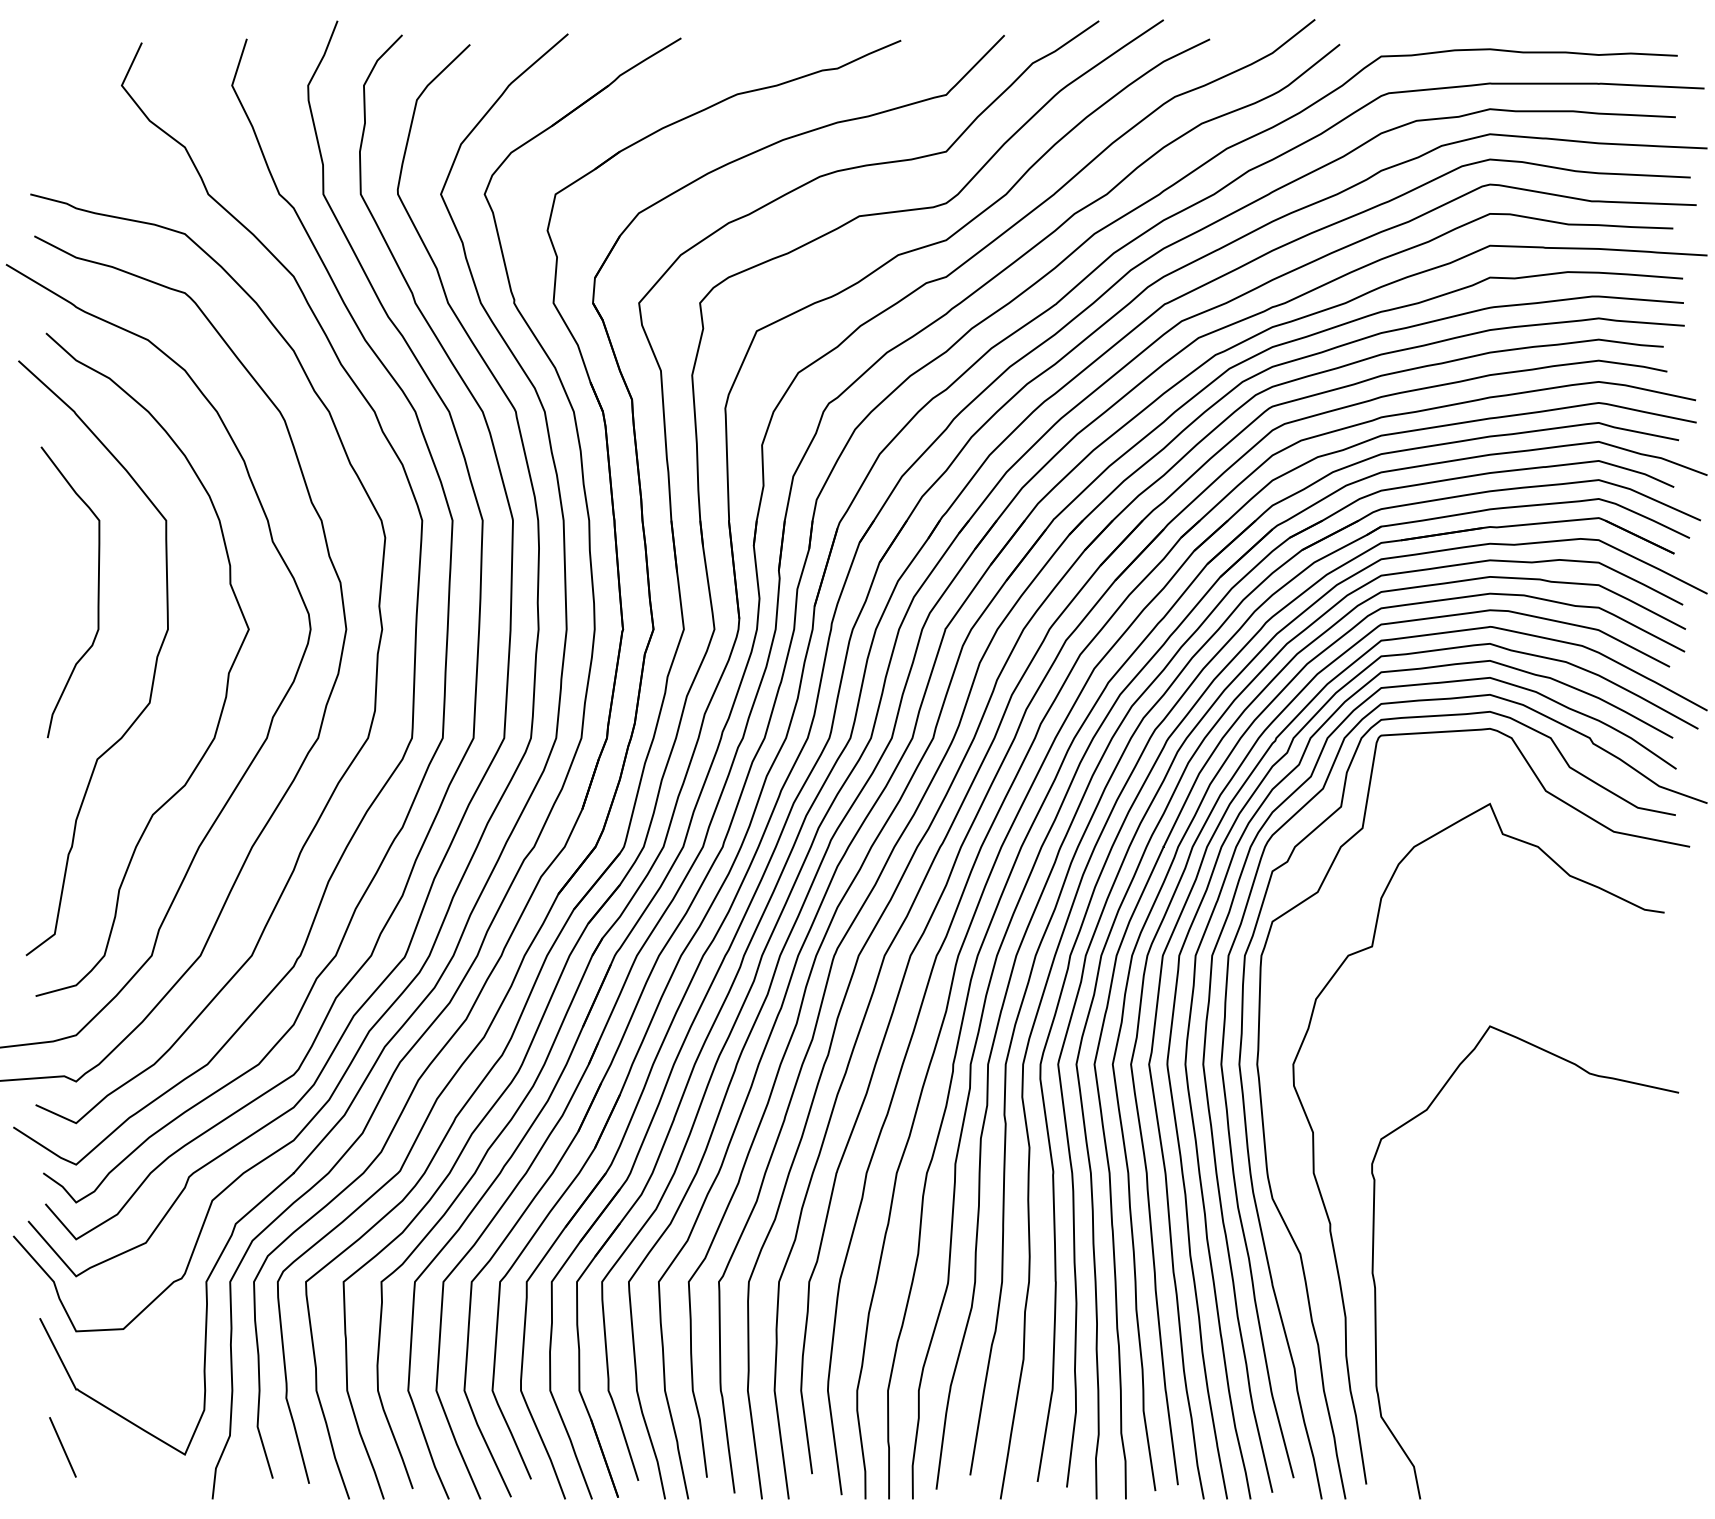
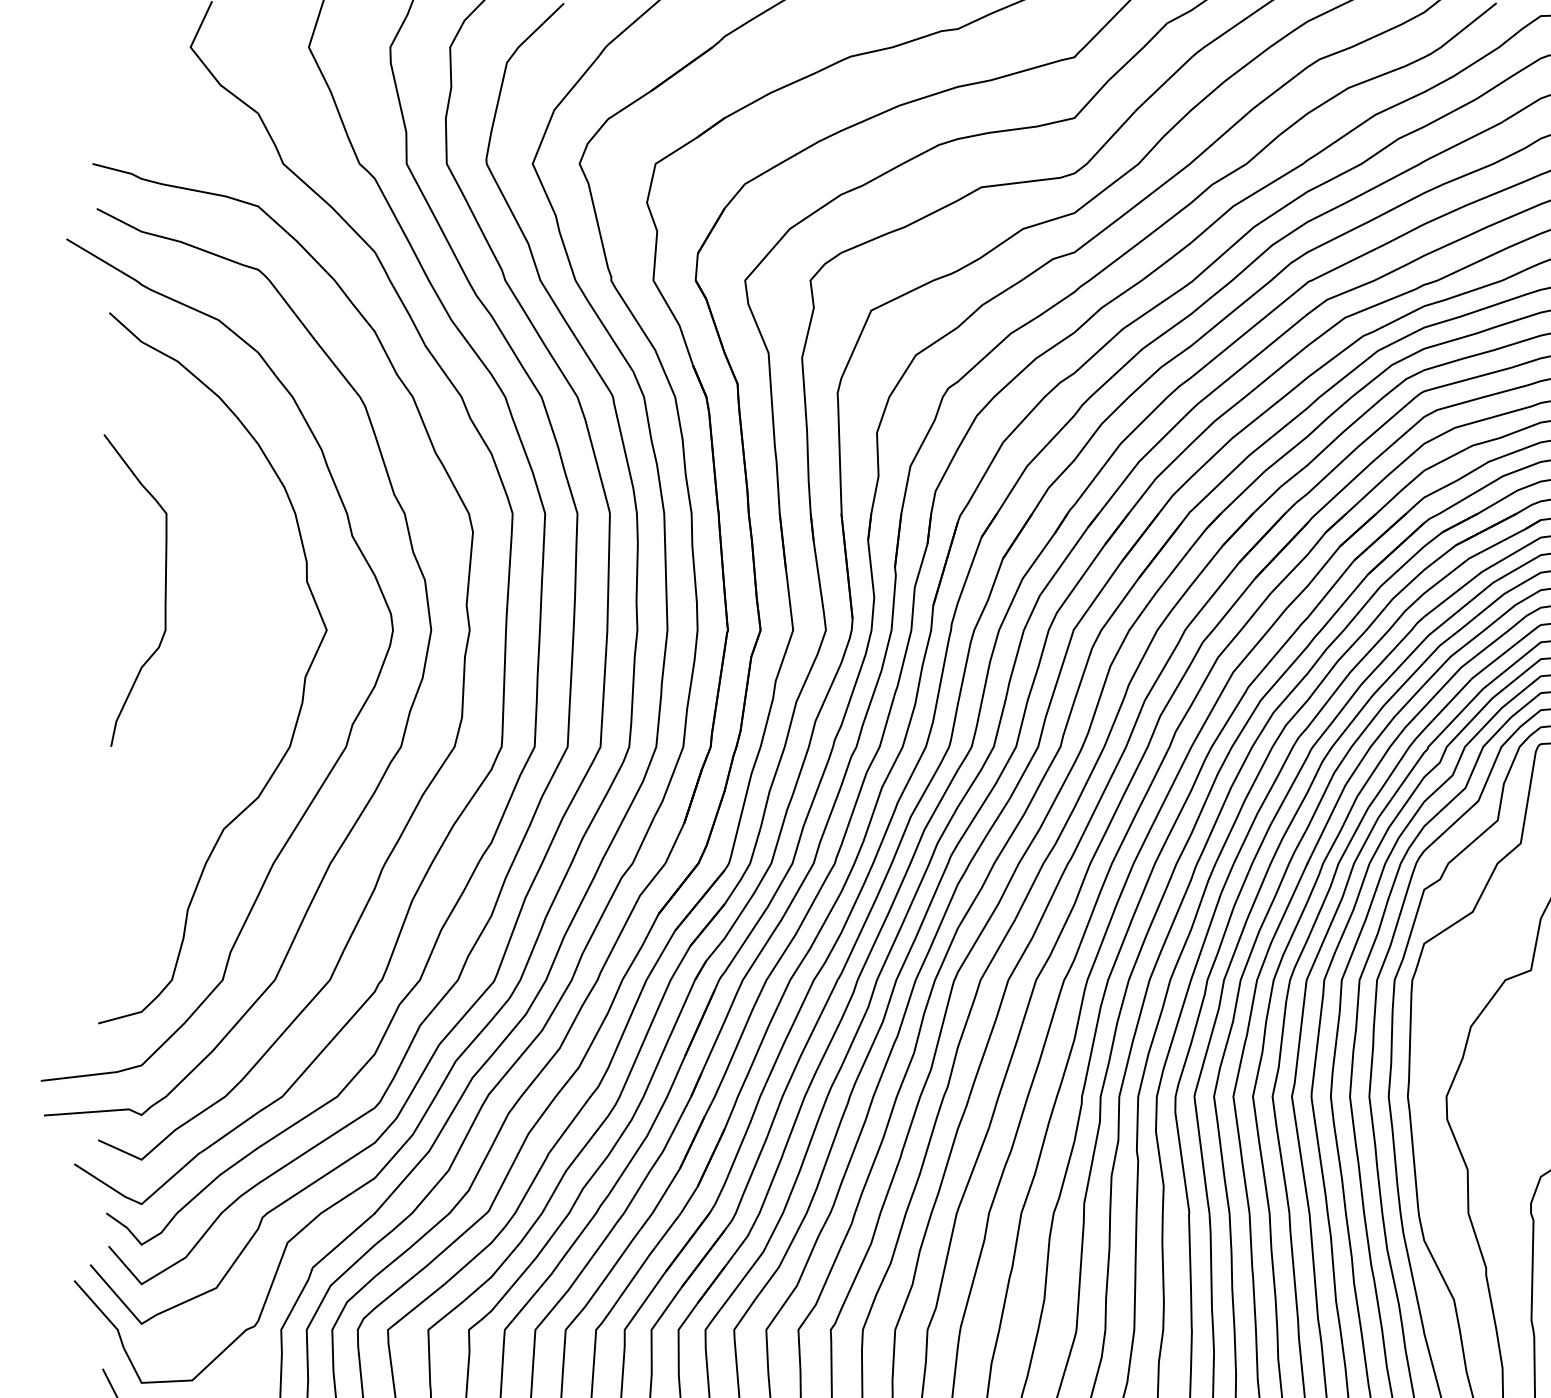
curve: (154, 666) -> (225, 670), removed

